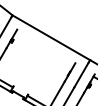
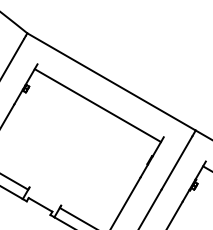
line: (44, 48) -> (96, 105), added

